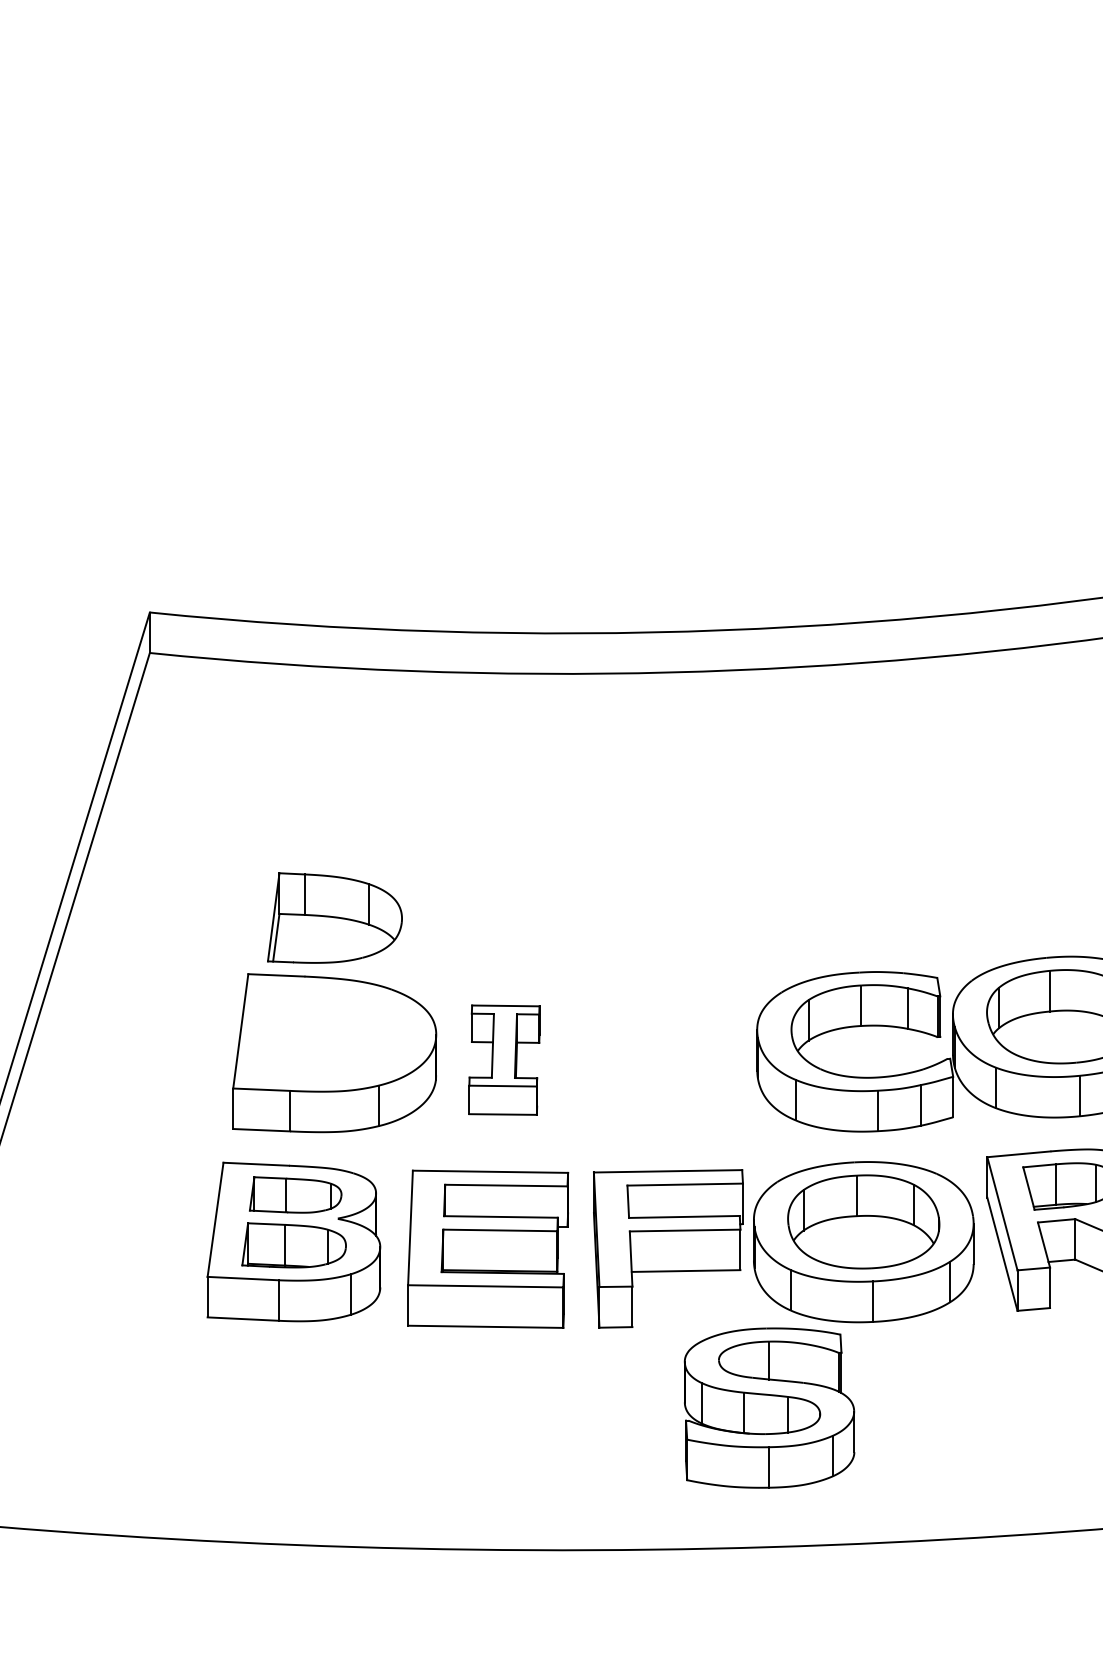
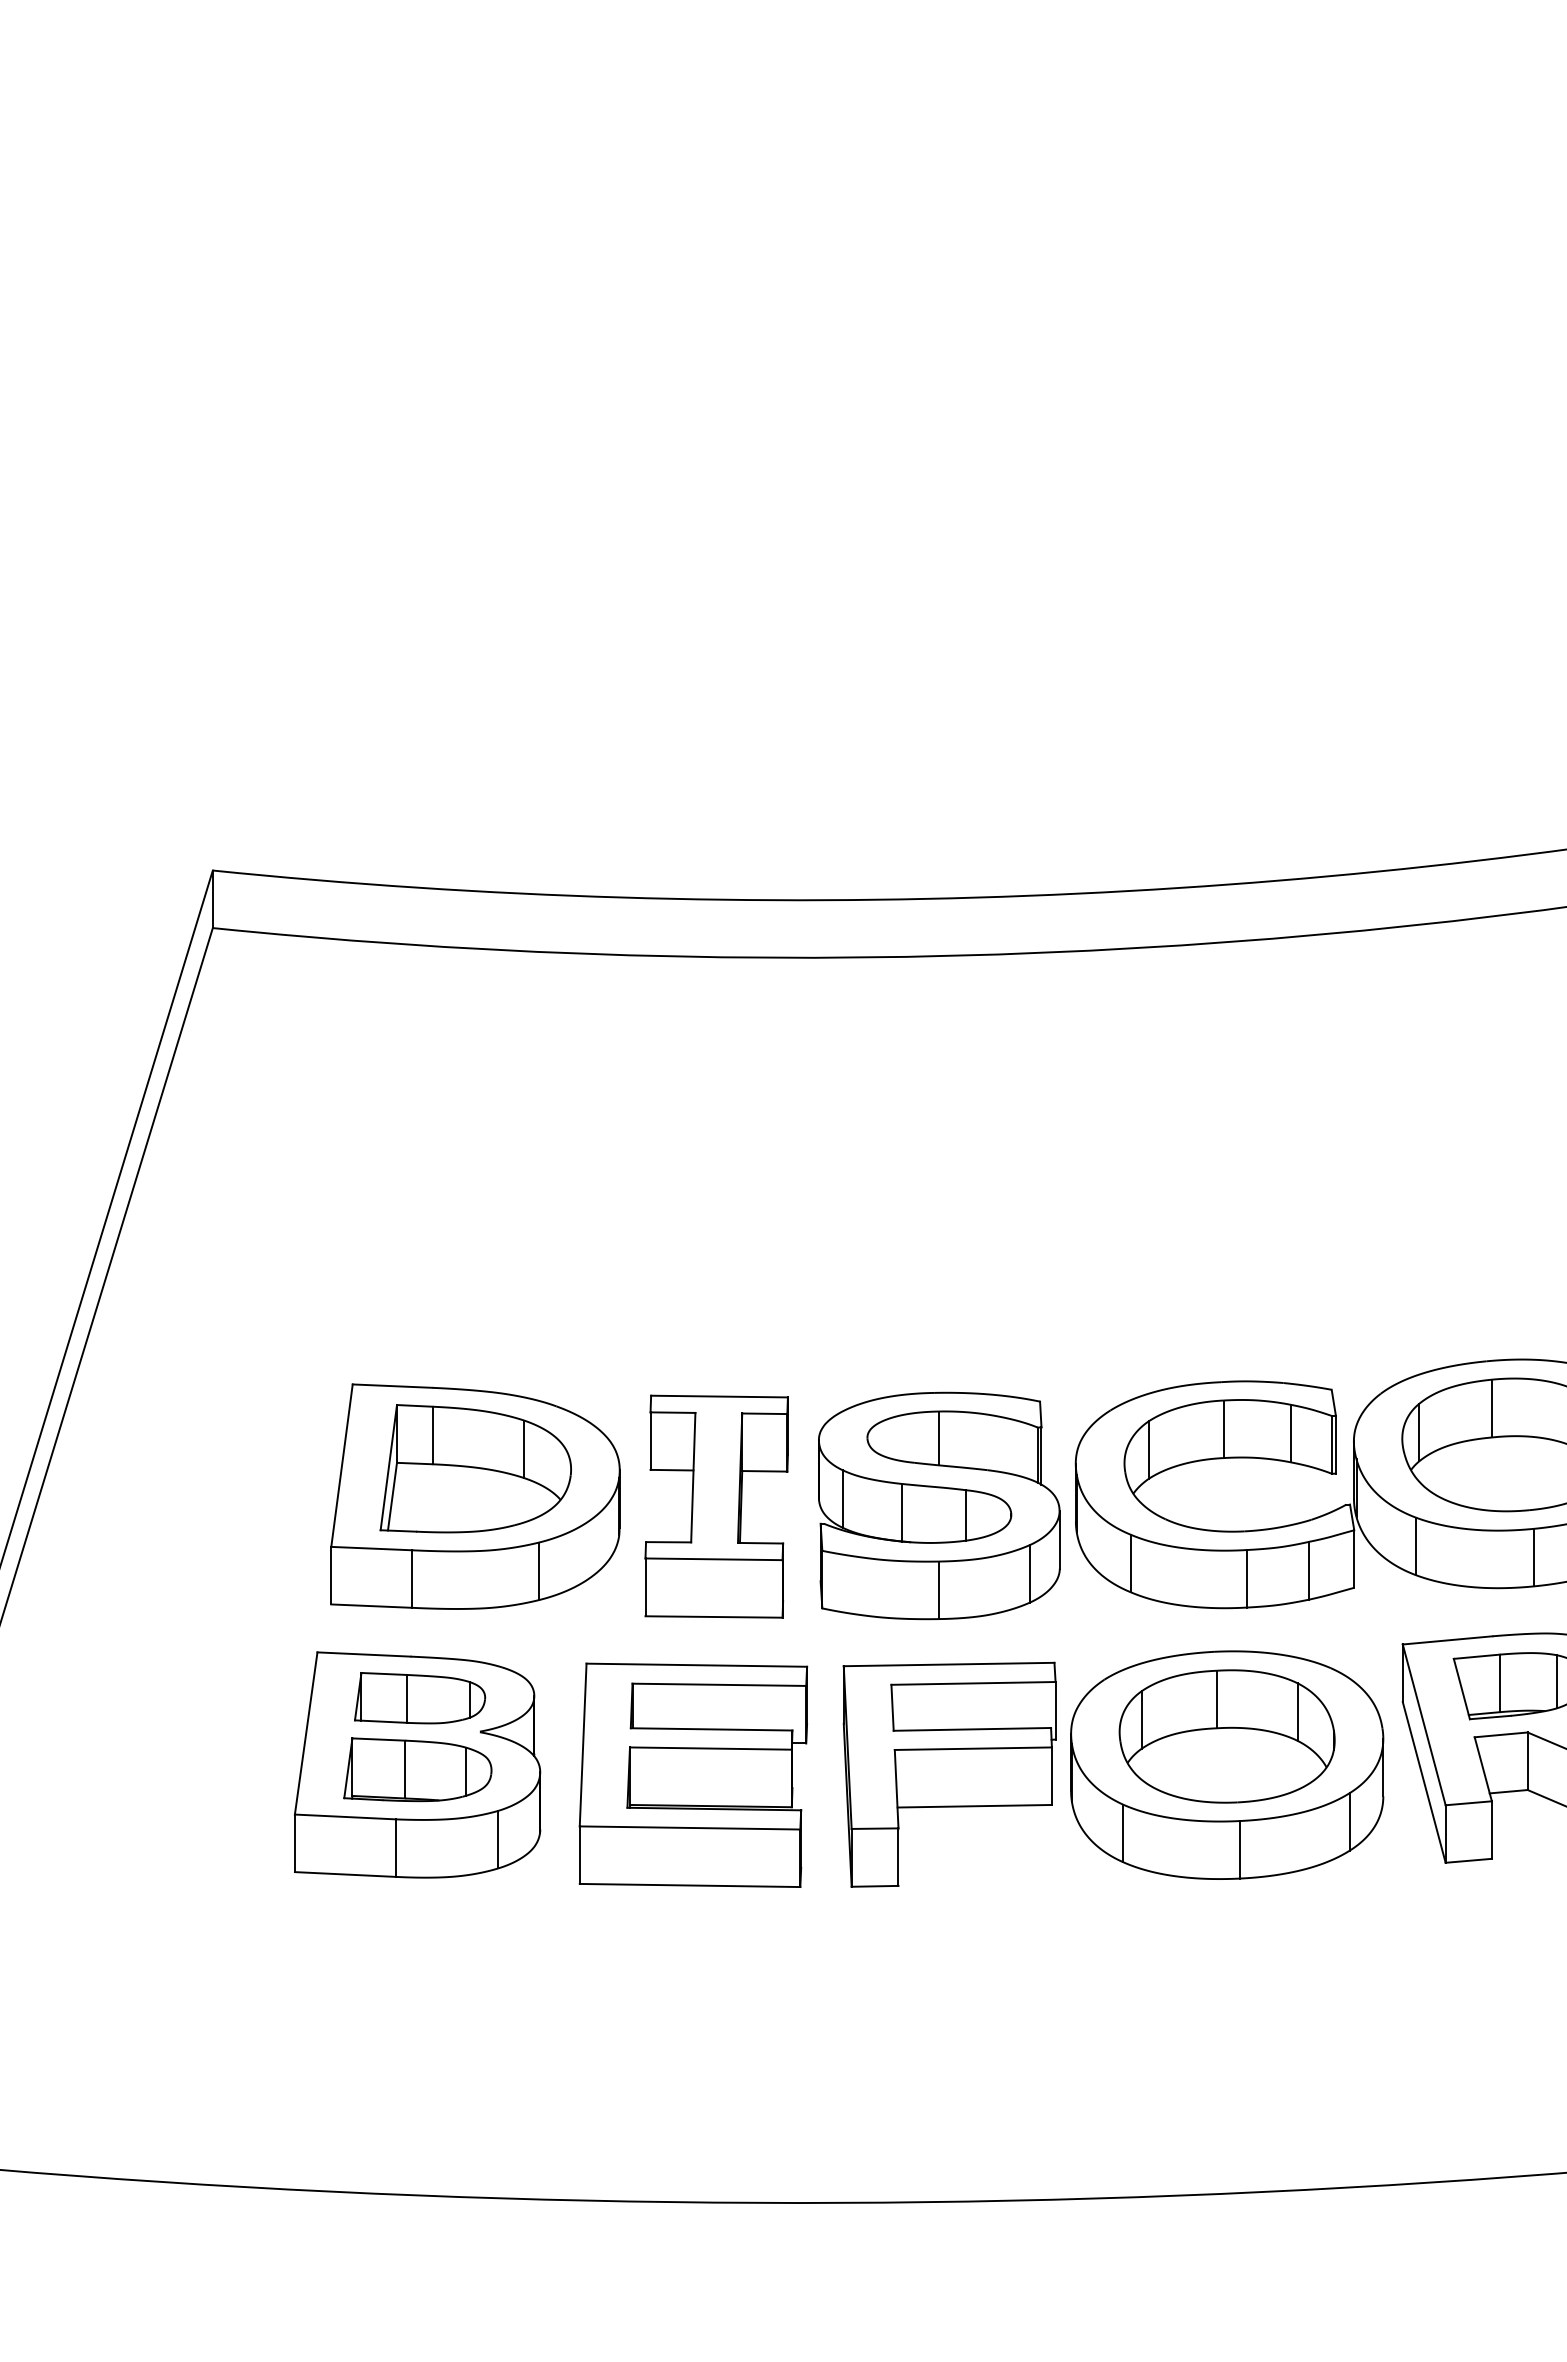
part: (334, 917) -> (475, 1468), moved
part: (504, 1060) -> (716, 1506), size x1.43
part: (769, 1407) -> (939, 1505), moved

